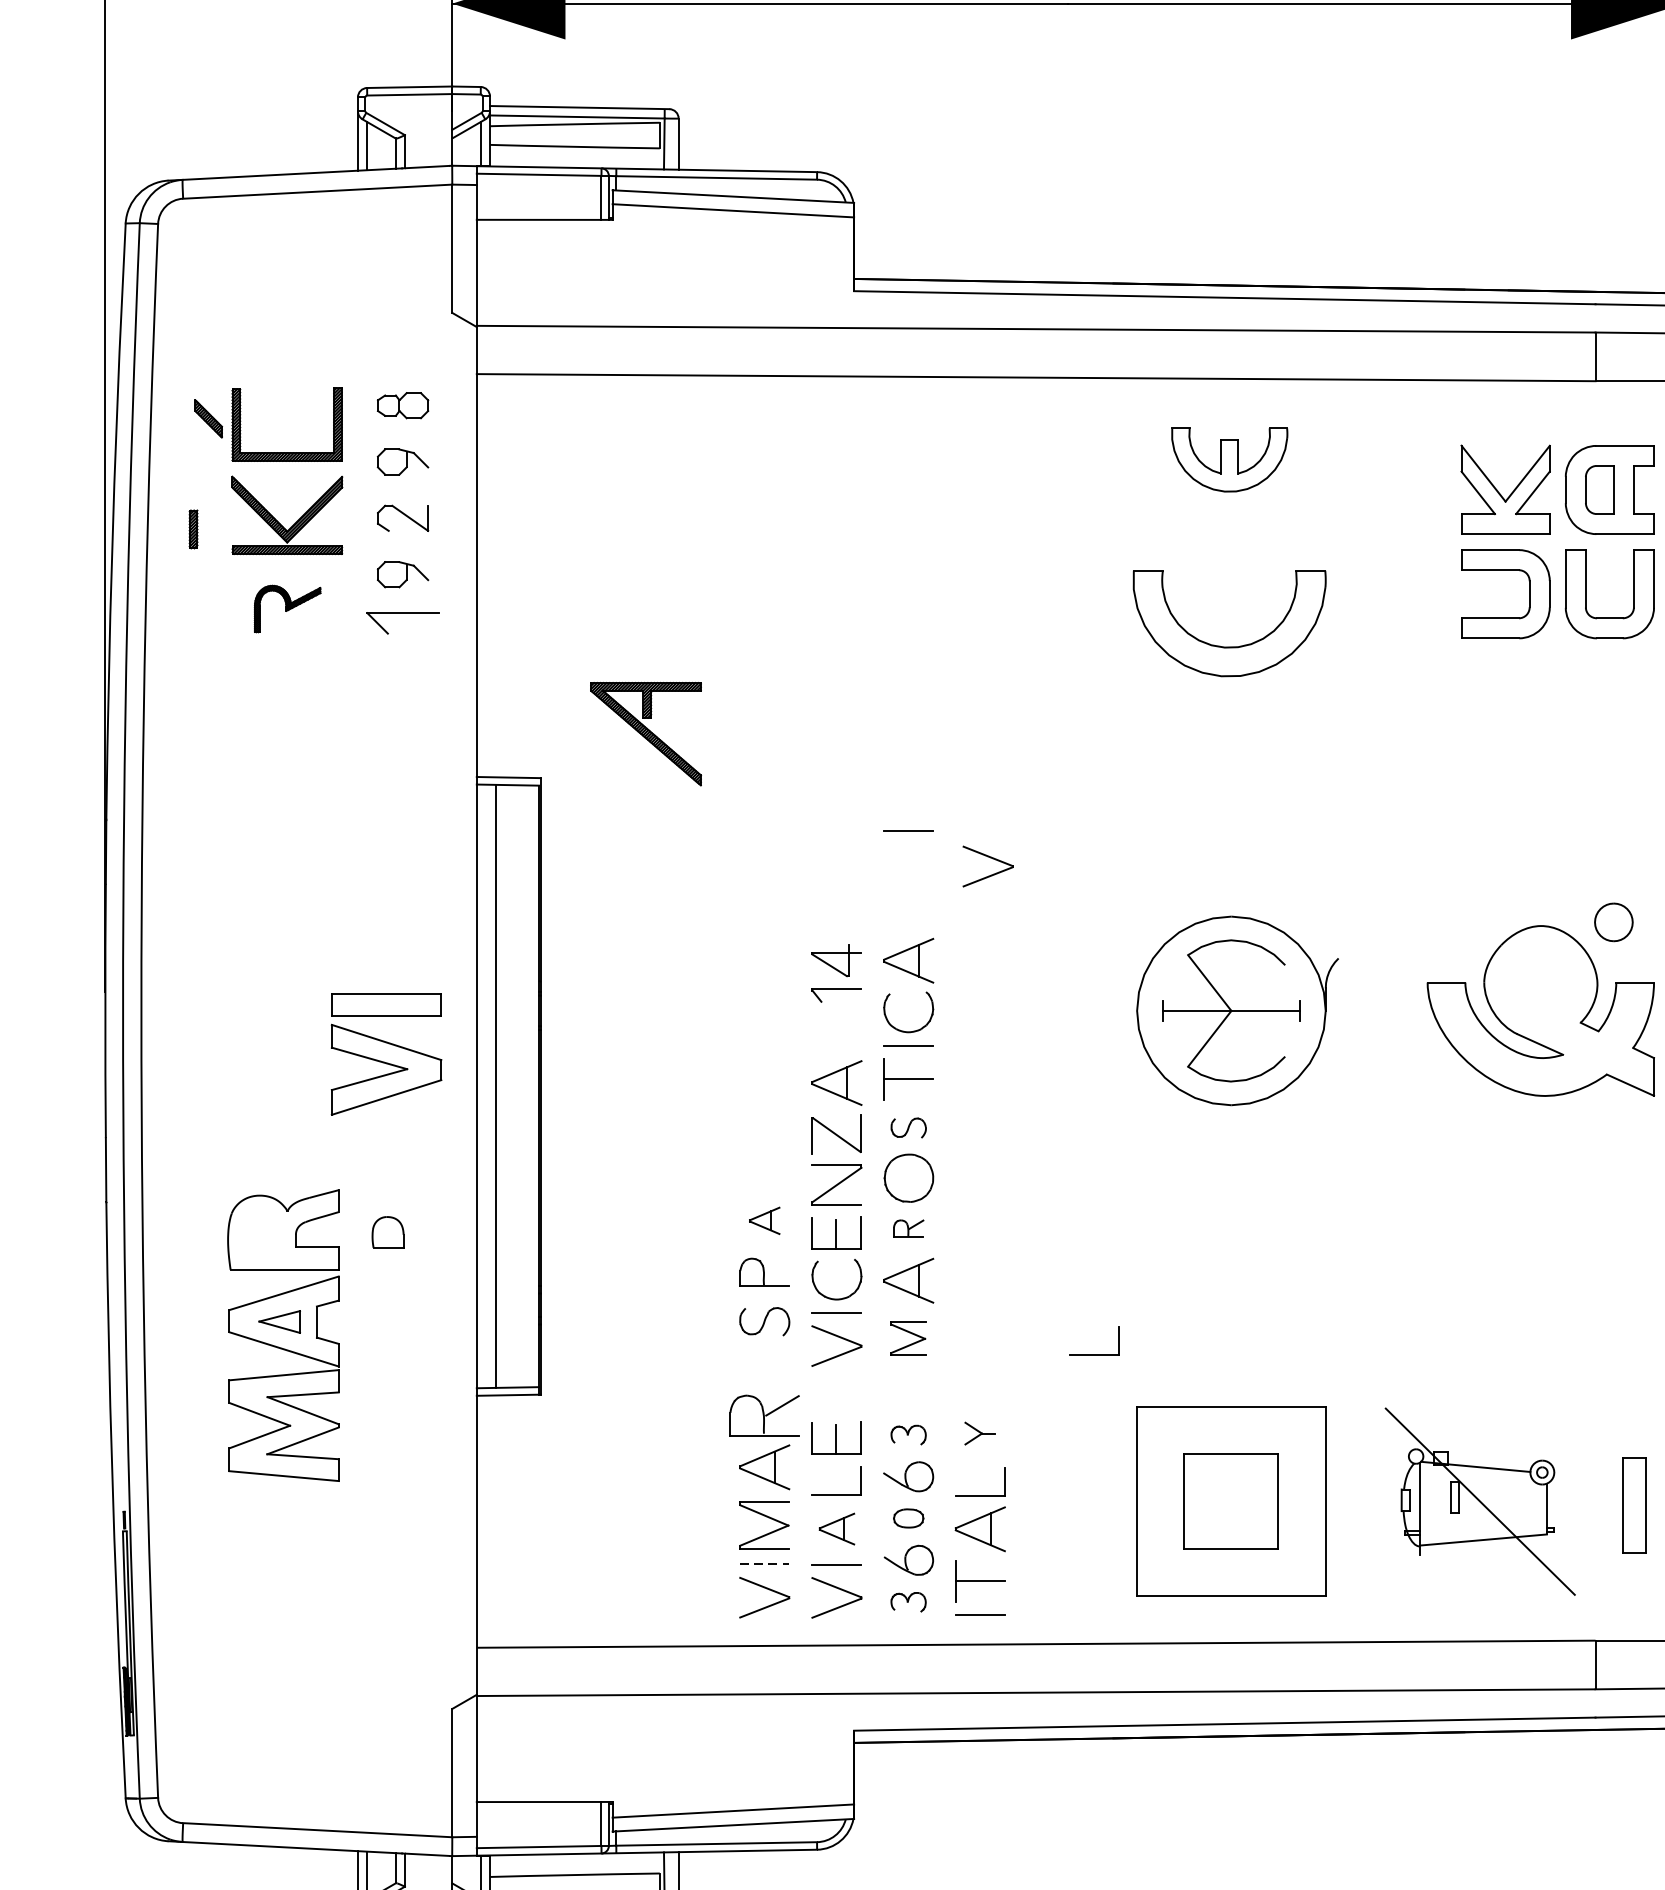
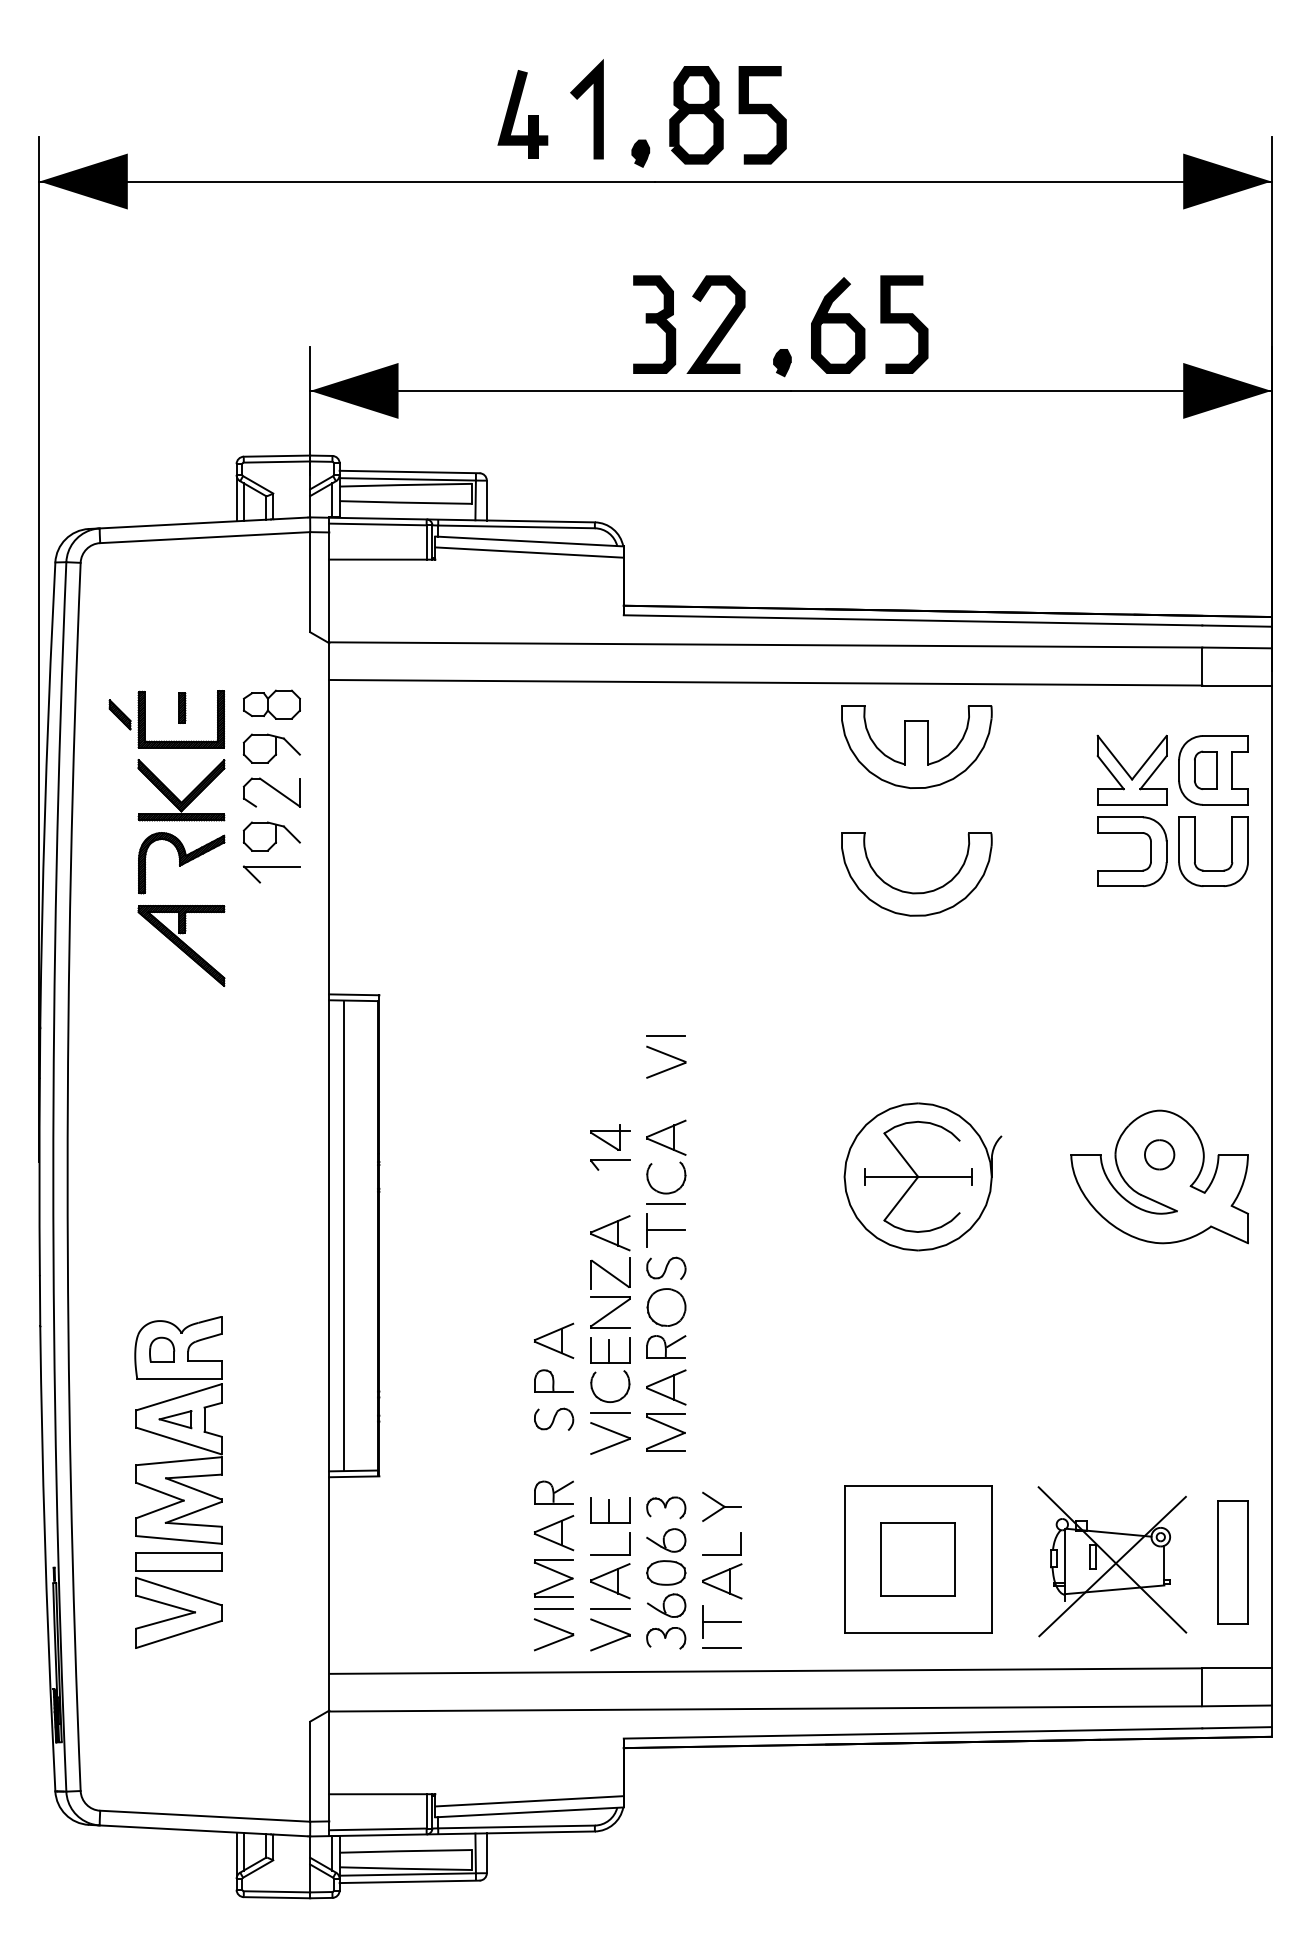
part: (402, 405) -> (271, 704), size x1.43
part: (1229, 459) -> (916, 746), size x1.67
part: (402, 461) -> (271, 748), size x1.43
part: (402, 518) -> (271, 792), size x1.43
part: (193, 528) -> (182, 707), moved
part: (402, 574) -> (271, 836), size x1.43
part: (287, 609) -> (181, 863), size x1.67
part: (646, 733) -> (181, 945), moved
part: (988, 865) -> (666, 1061), moved
part: (1613, 921) -> (1159, 1154), moved
part: (386, 1053) -> (178, 1600), moved
part: (908, 1126) -> (666, 1267), size x1.43
part: (764, 1220) -> (553, 1340), size x1.67
part: (908, 1228) -> (666, 1346), size x1.67
part: (388, 1232) -> (162, 1349), moved
part: (907, 1338) -> (665, 1432), size x1.43
part: (1093, 1353) -> (810, 1444), removed
part: (764, 1415) -> (553, 1492), size x0.71
part: (979, 1433) -> (721, 1506), size x1.67
part: (908, 1434) -> (666, 1507), size x1.43
part: (1634, 1505) -> (1232, 1562), size x1.67
line: (1480, 1510) -> (1112, 1566), added
part: (908, 1517) -> (666, 1572), size x1.67
part: (837, 1529) -> (610, 1581), size x1.43
line: (765, 1563) -> (554, 1608), dashed -> solid
part: (908, 1602) -> (666, 1638), size x1.43

